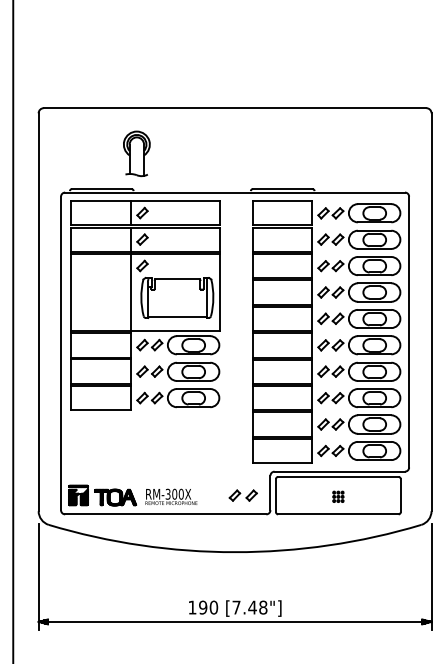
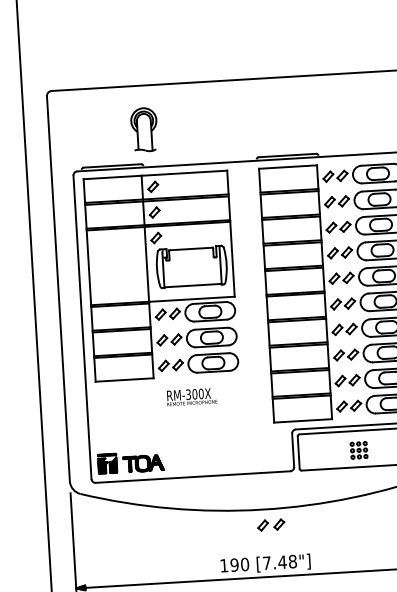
part: (242, 495) -> (270, 525), moved
text: (171, 496) -> (191, 396), moved
part: (338, 496) -> (359, 449), size x1.6

